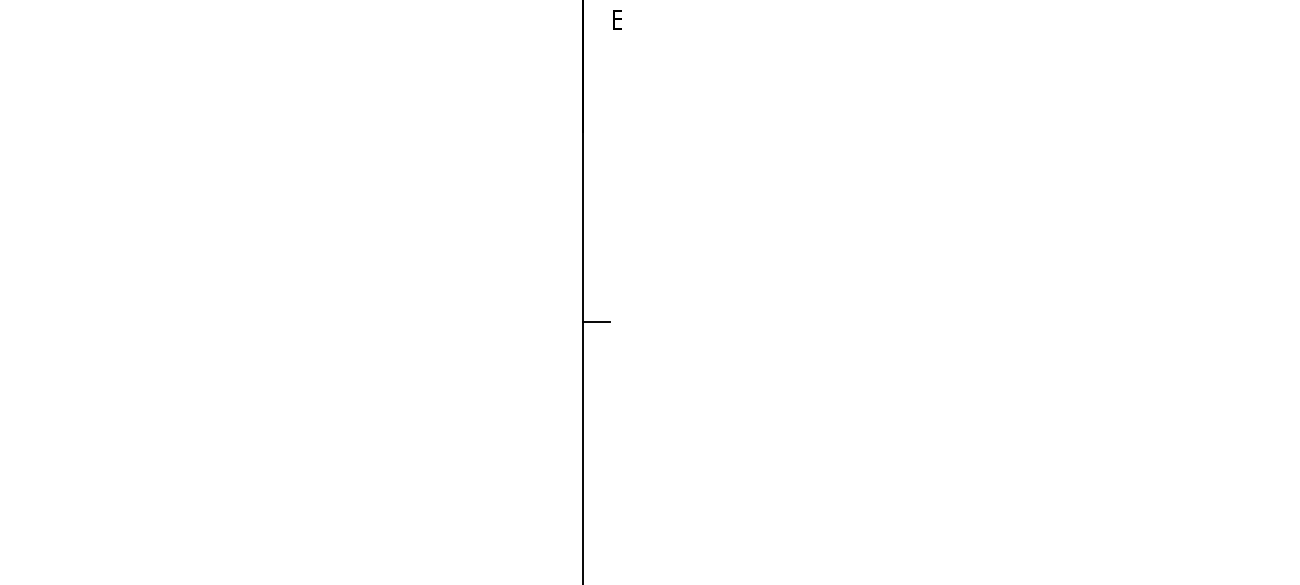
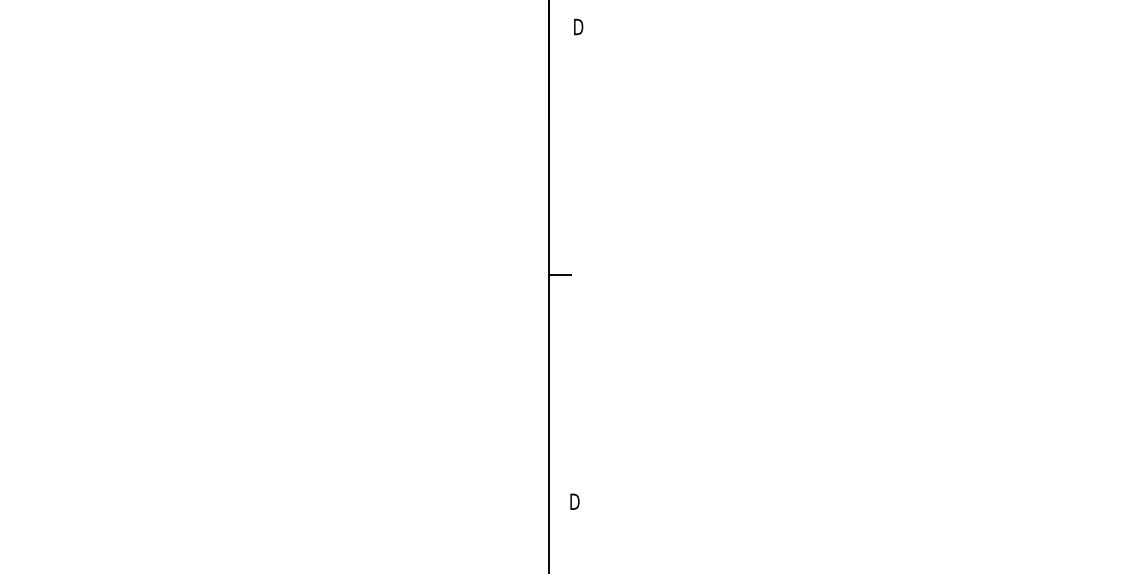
text: (618, 19) -> (578, 26), E -> D

